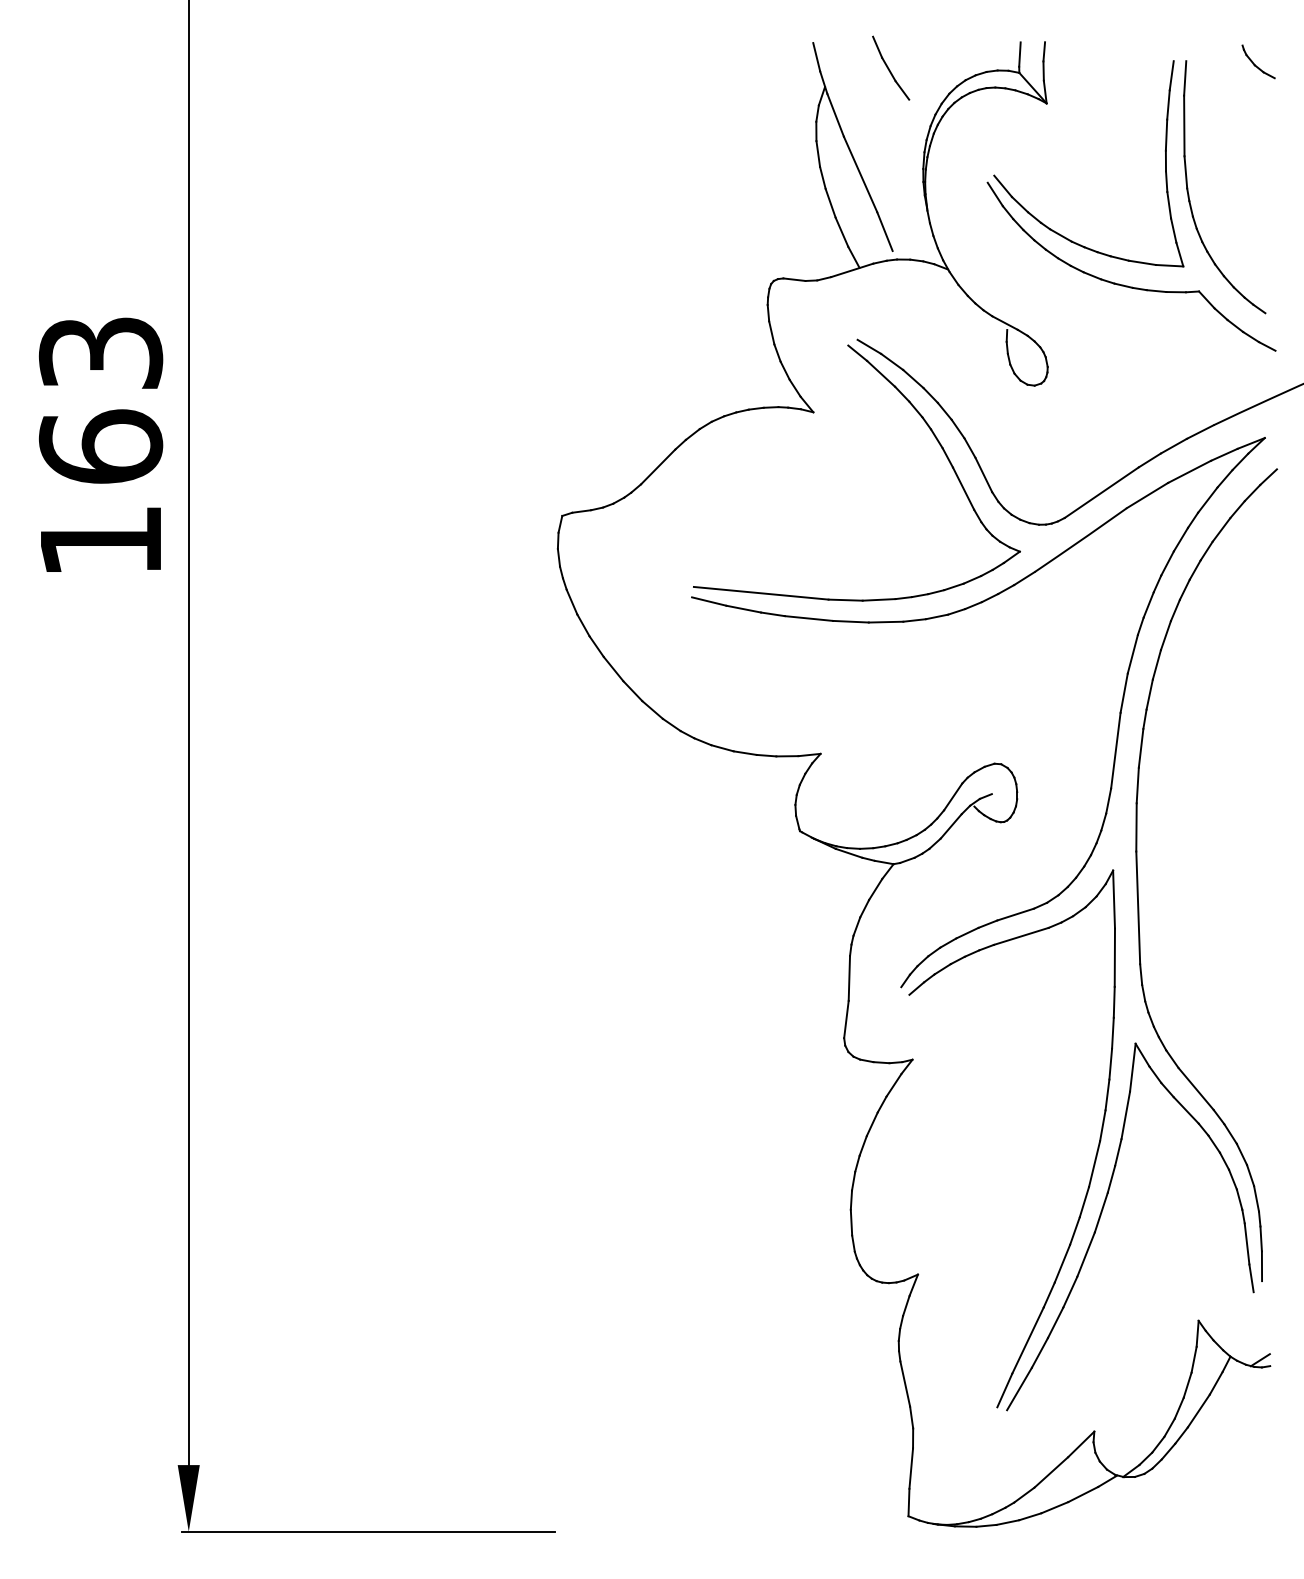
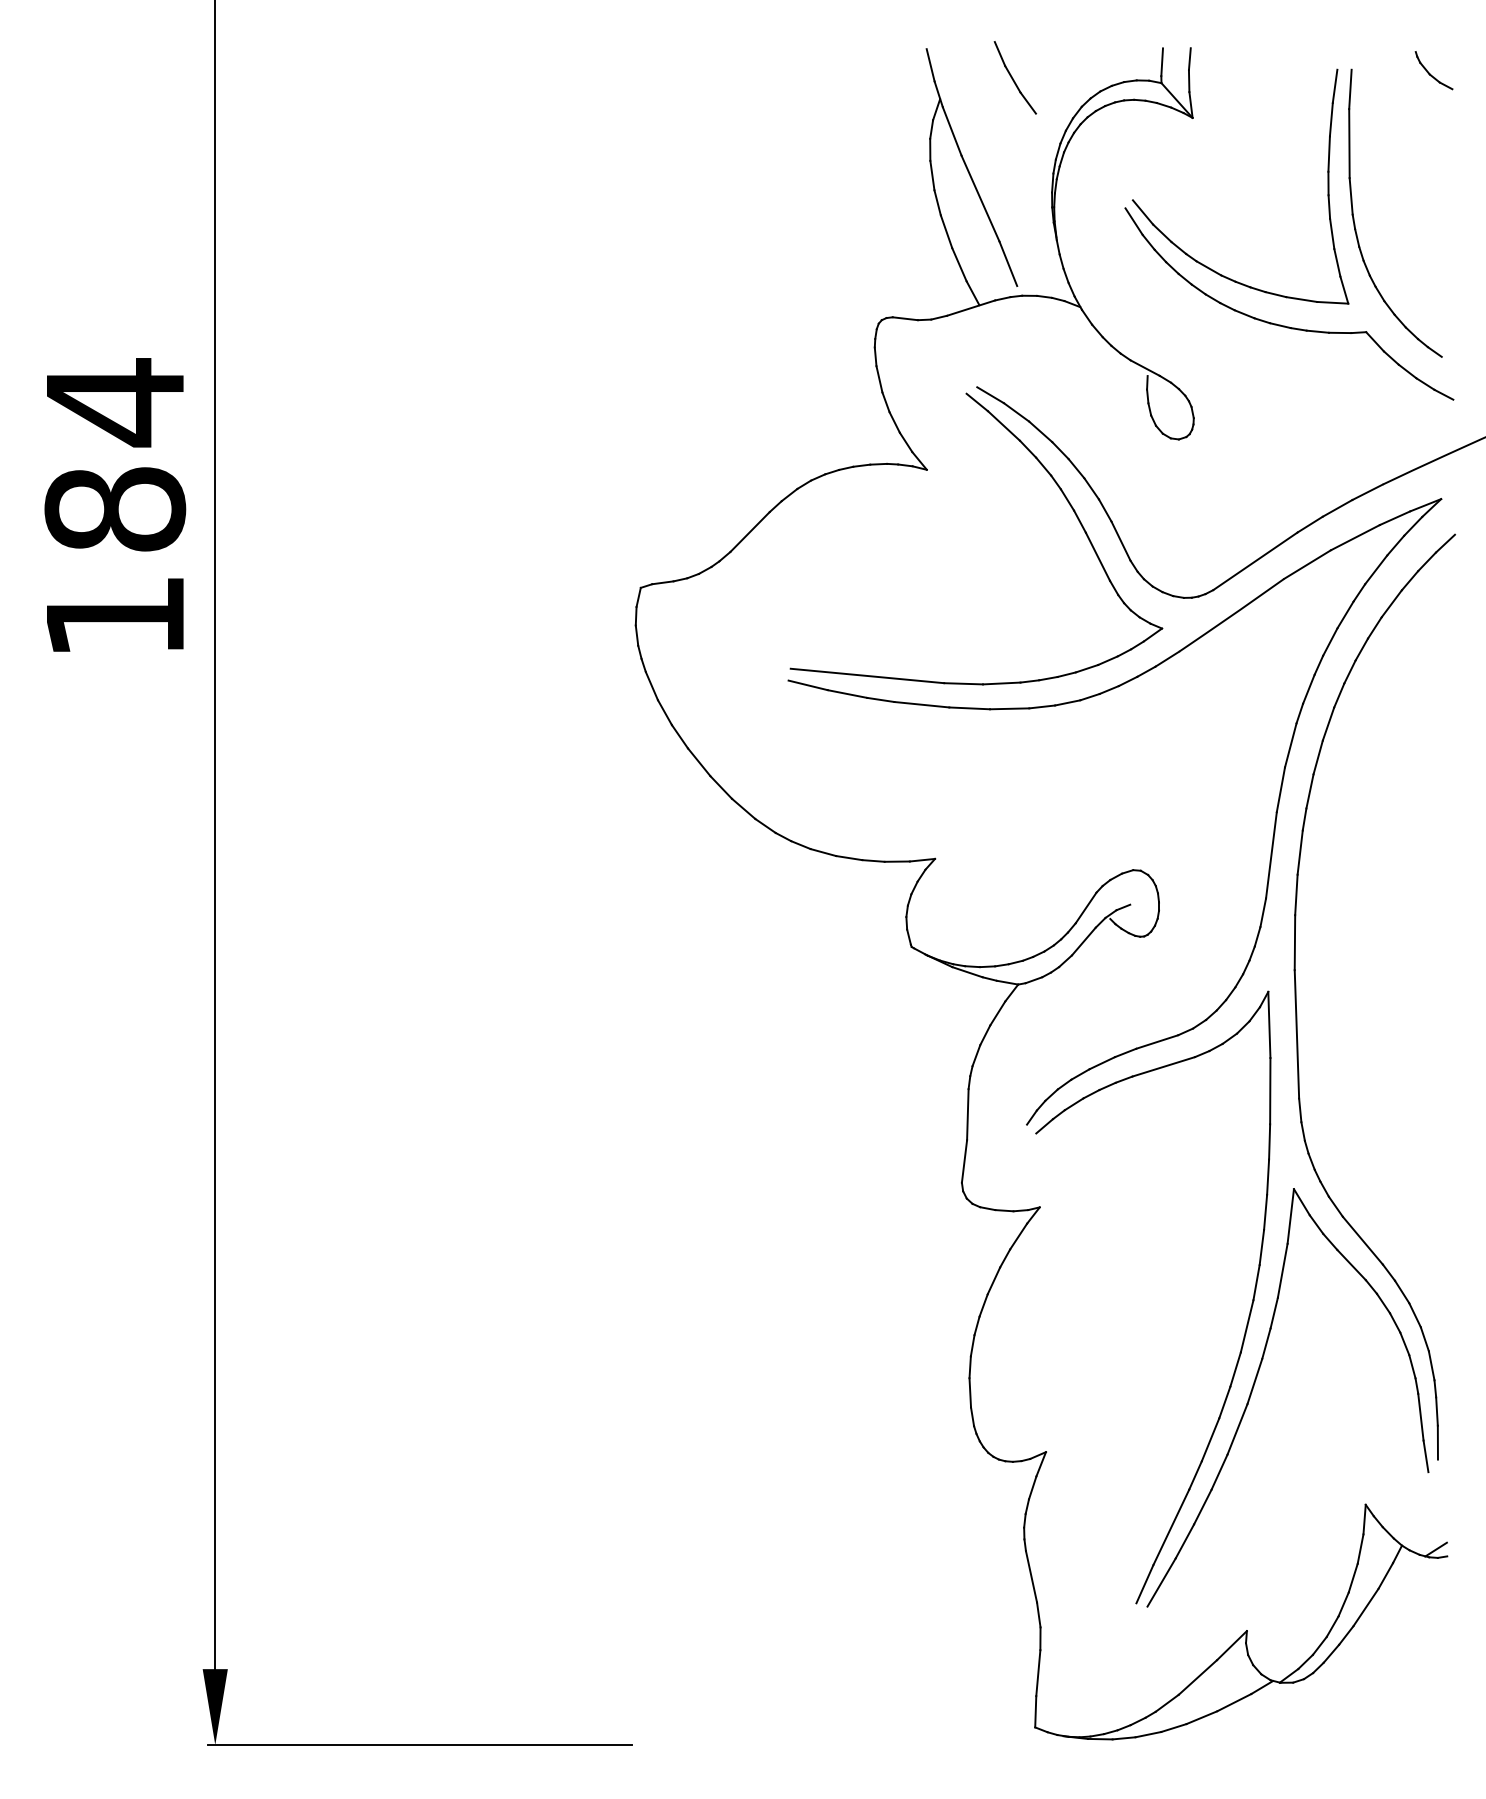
text: (101, 398) -> (115, 454), 163 -> 184

